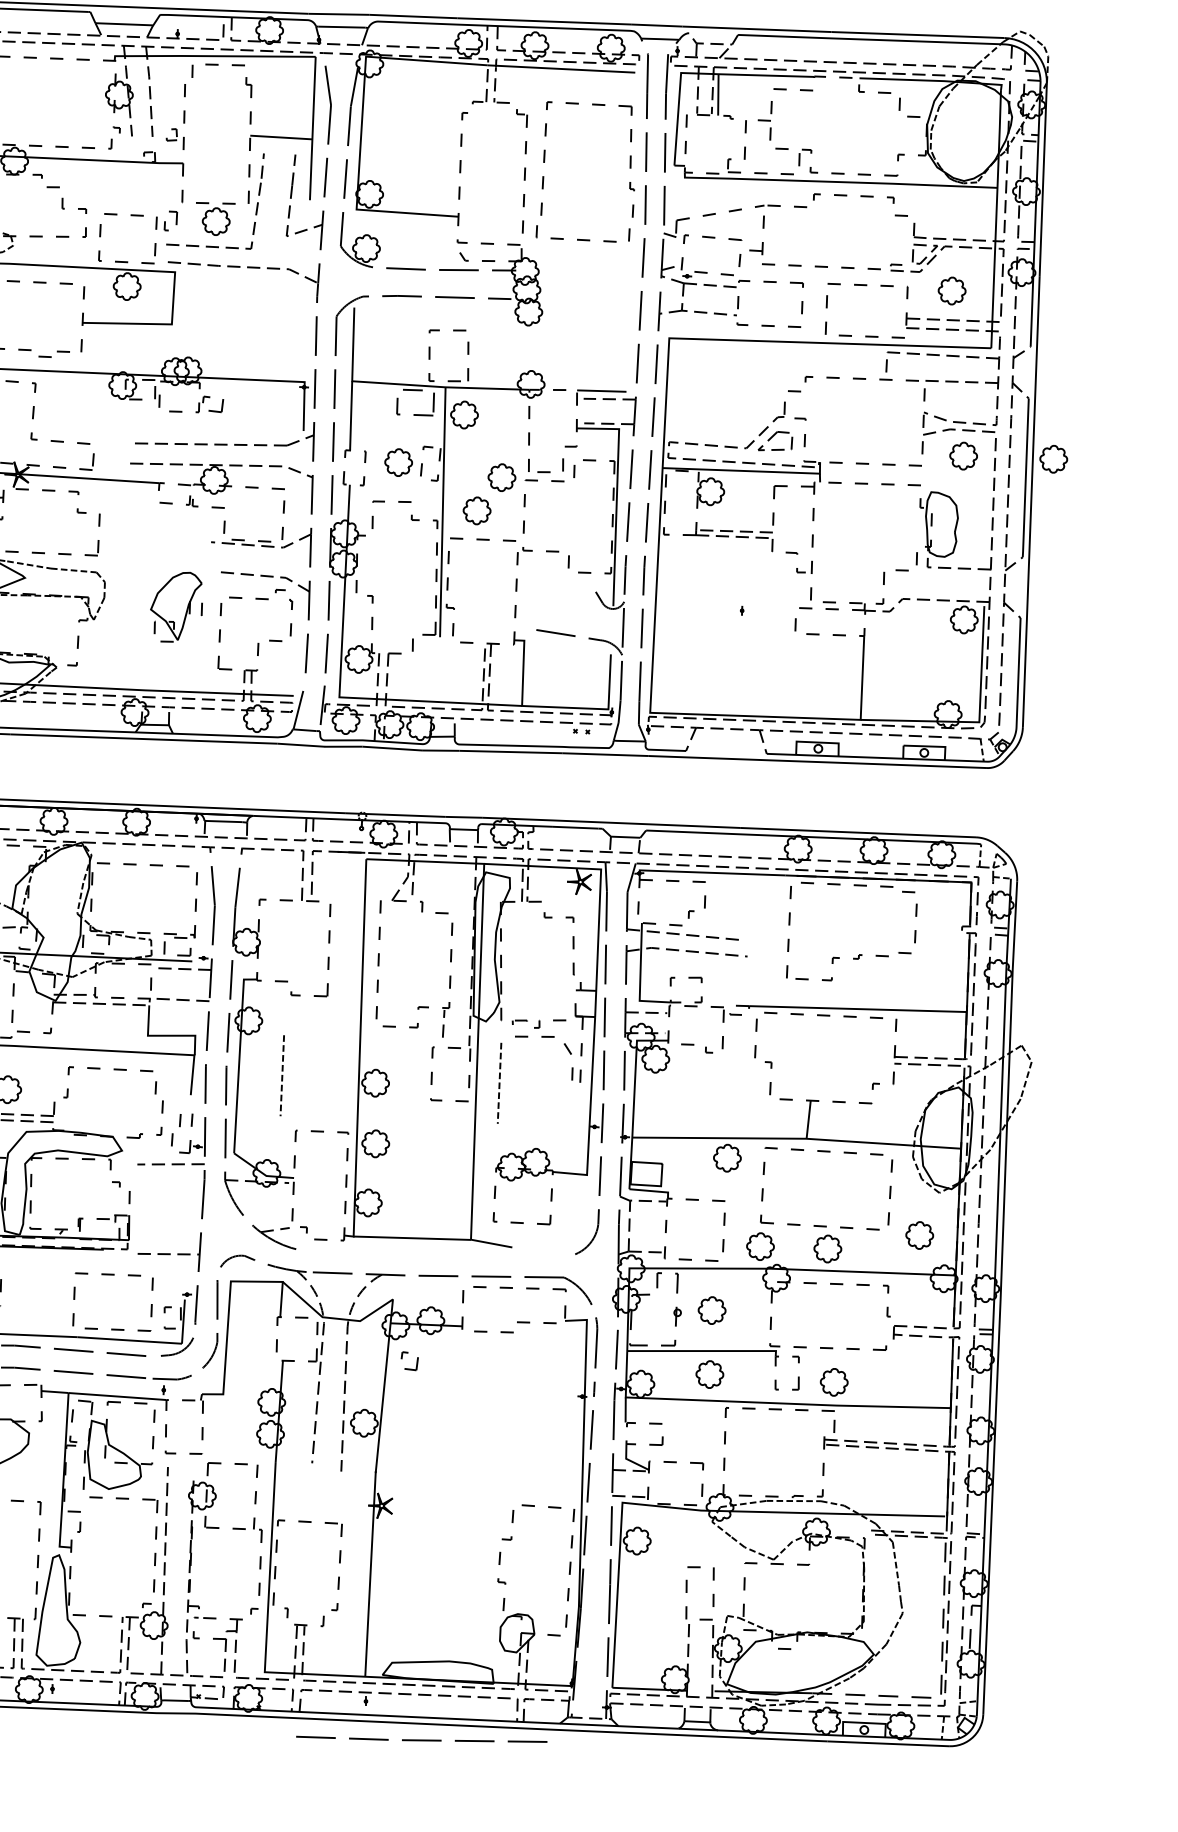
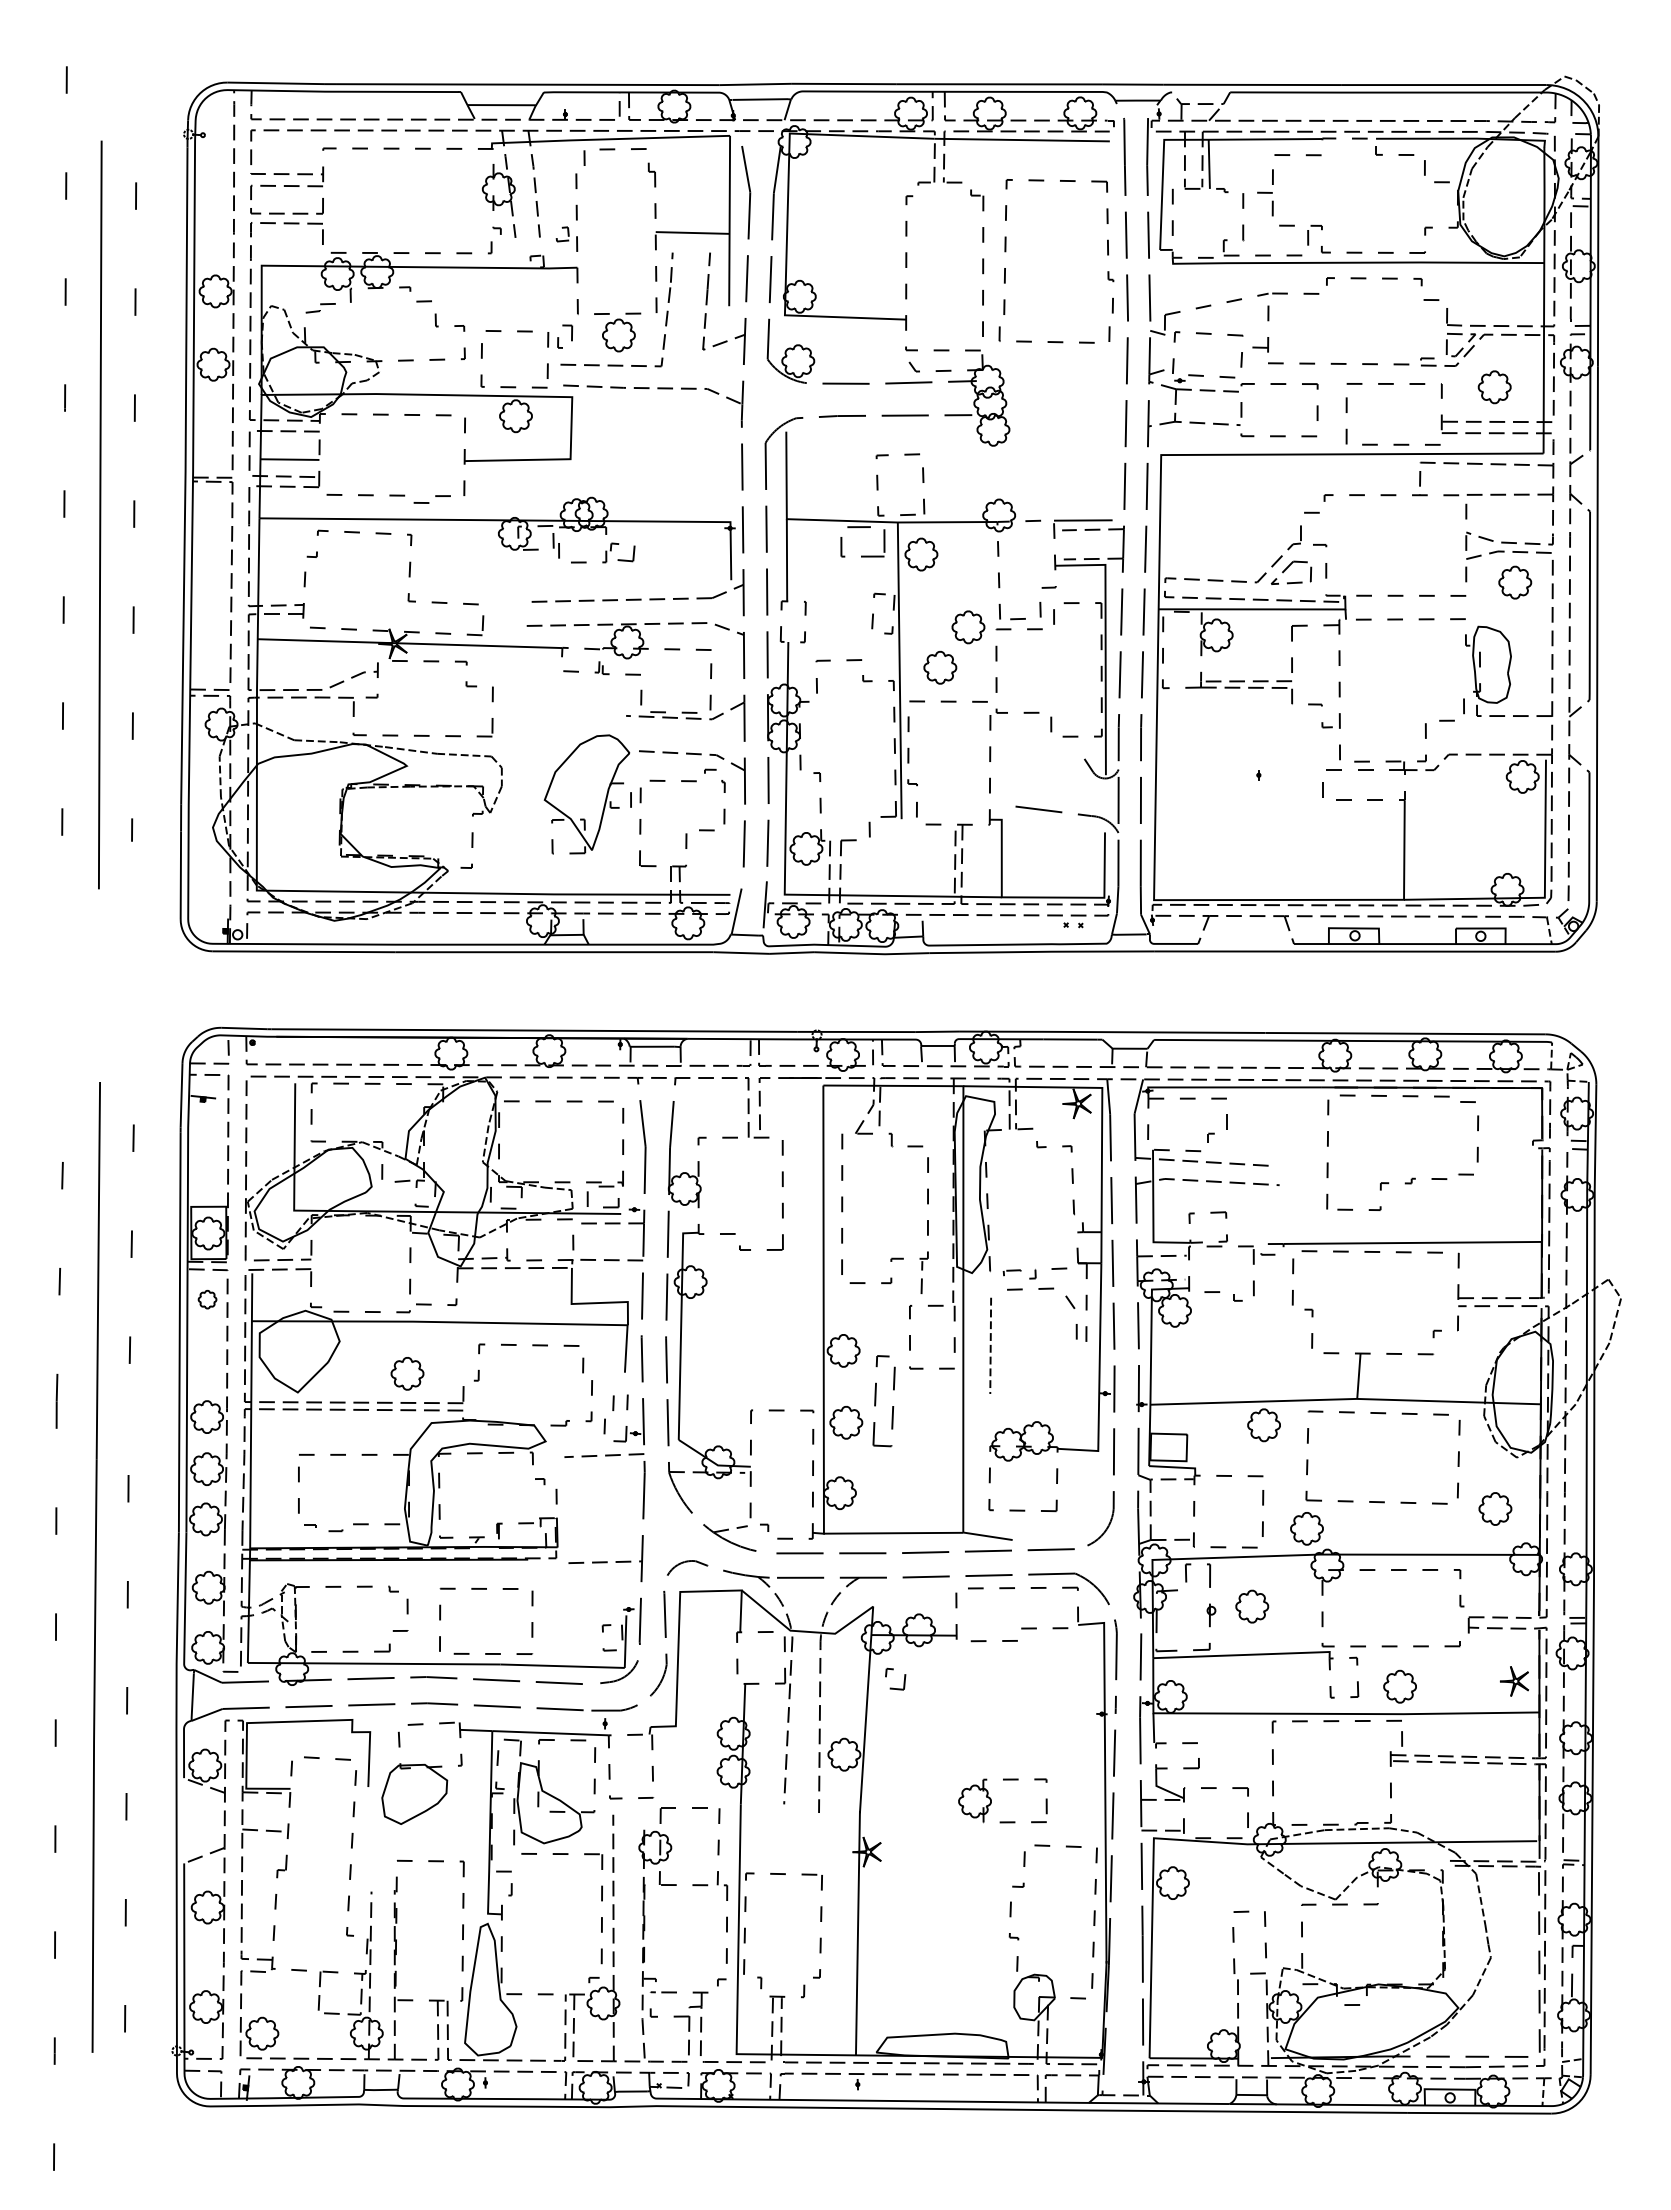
part: (1053, 459) -> (1622, 582), removed
part: (398, 462) -> (845, 613), removed
part: (176, 607) -> (587, 794), size x1.43
line: (282, 1075) -> (732, 1345), removed
part: (401, 1126) -> (876, 1401), added
part: (827, 1248) -> (1386, 1528), removed
part: (114, 1275) -> (486, 1589), moved
part: (710, 1374) -> (1252, 1682), removed
part: (929, 1381) -> (1513, 1681), added
part: (486, 1466) -> (991, 1800), added
line: (421, 1739) -> (925, 1551), moved

